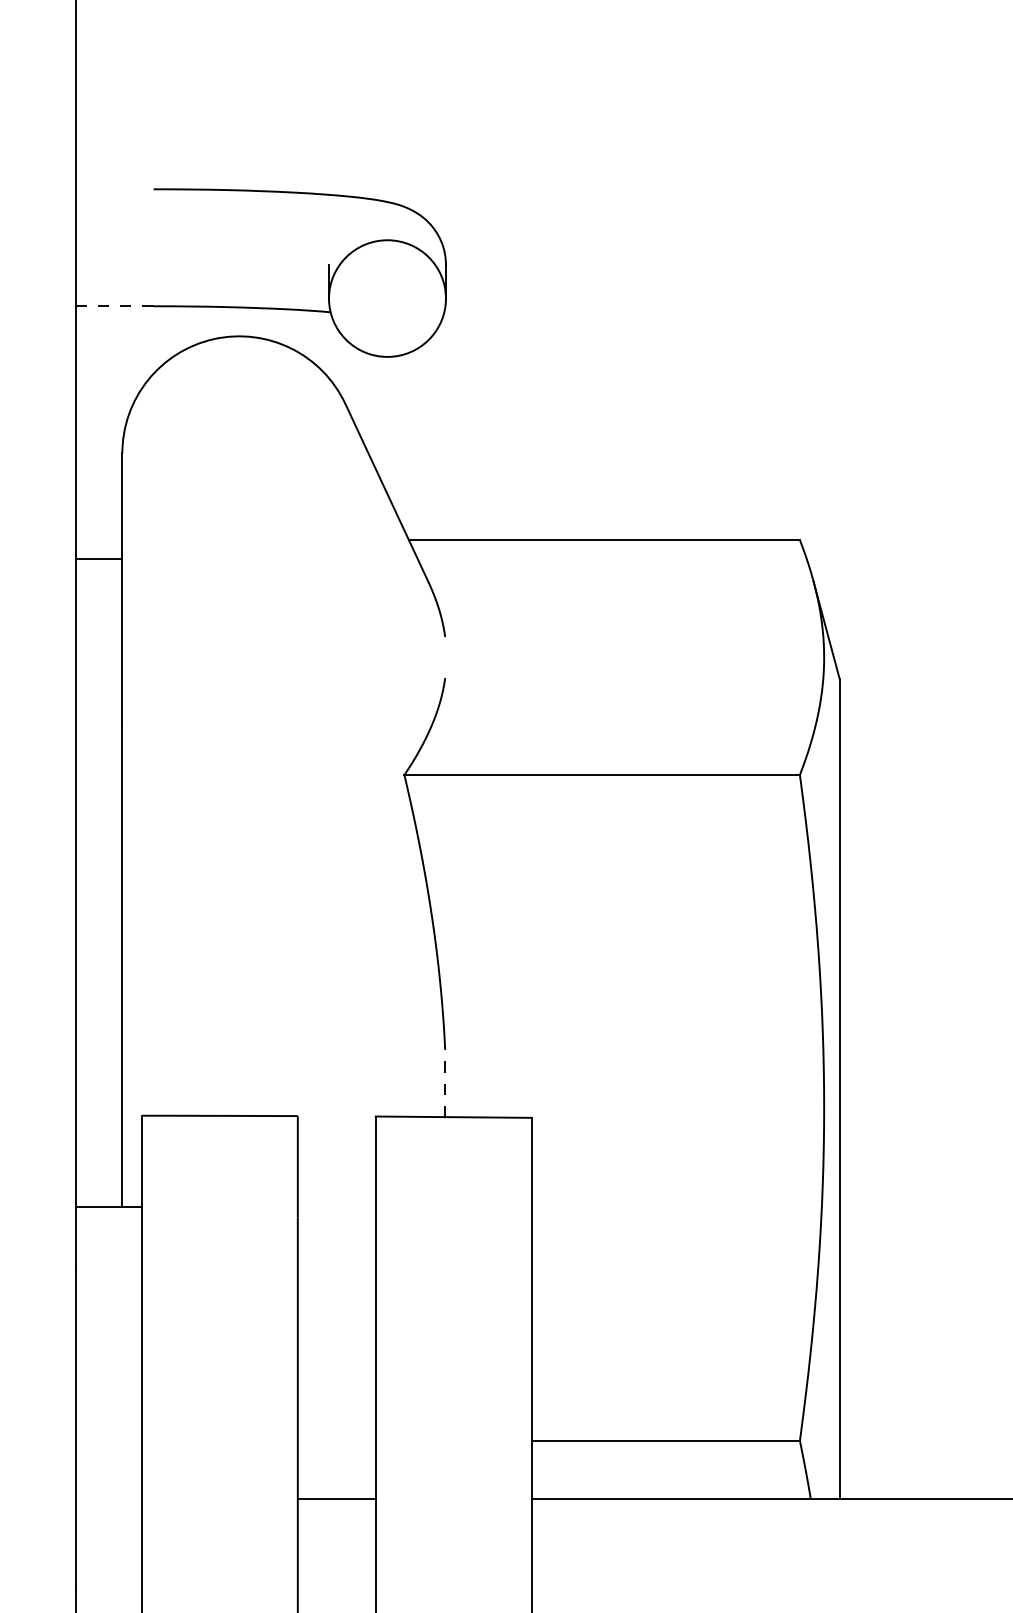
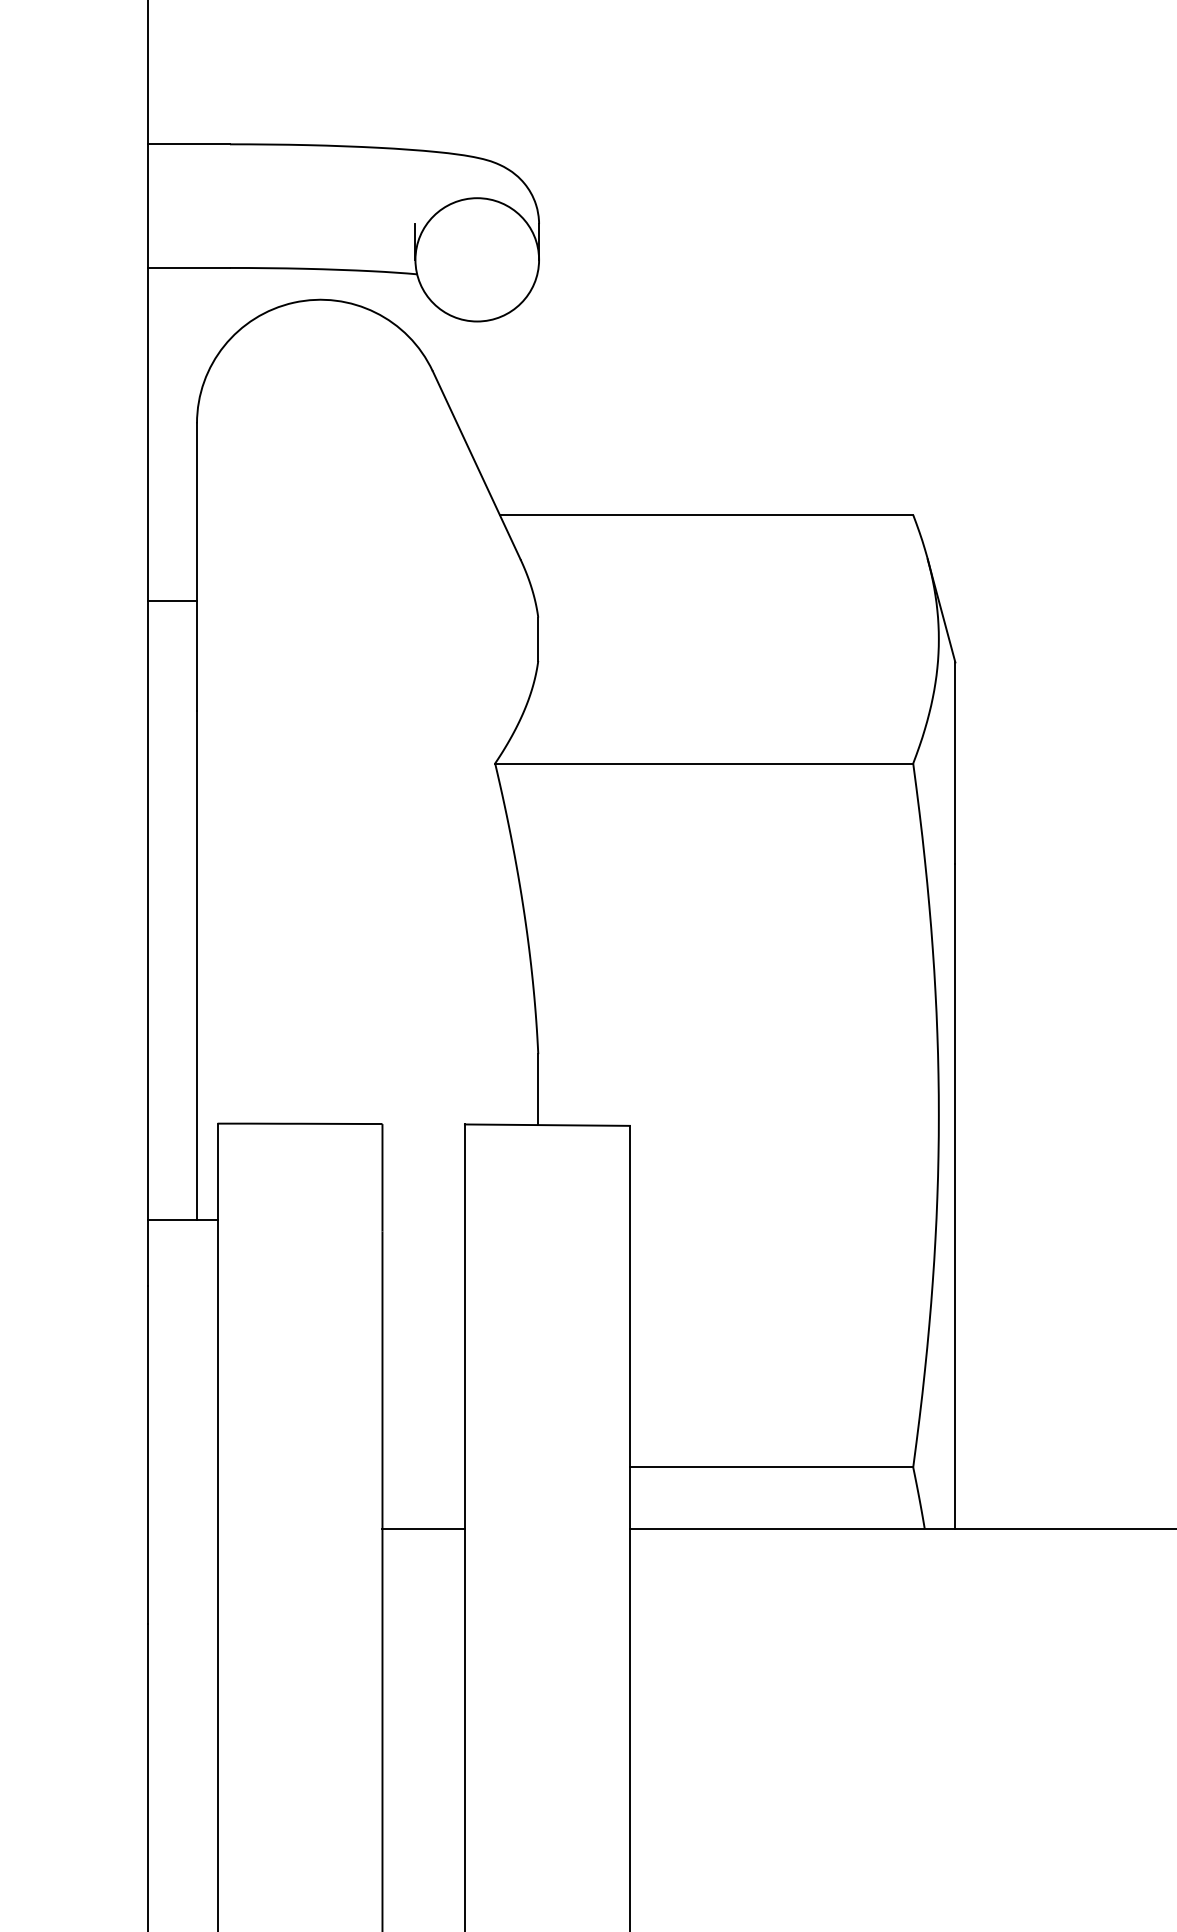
line: (114, 189) -> (188, 144), added
line: (115, 305) -> (189, 267), dashed -> solid
line: (99, 558) -> (172, 600), moved
line: (445, 656) -> (538, 638), added
line: (445, 1083) -> (538, 1089), dashed -> solid

